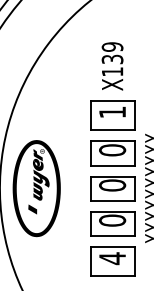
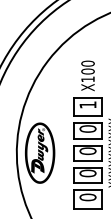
text: (111, 53) -> (87, 67), X139 -> X100
fill: (32, 209) -> (37, 166), added
text: (111, 258) -> (87, 197), 4 -> 0

